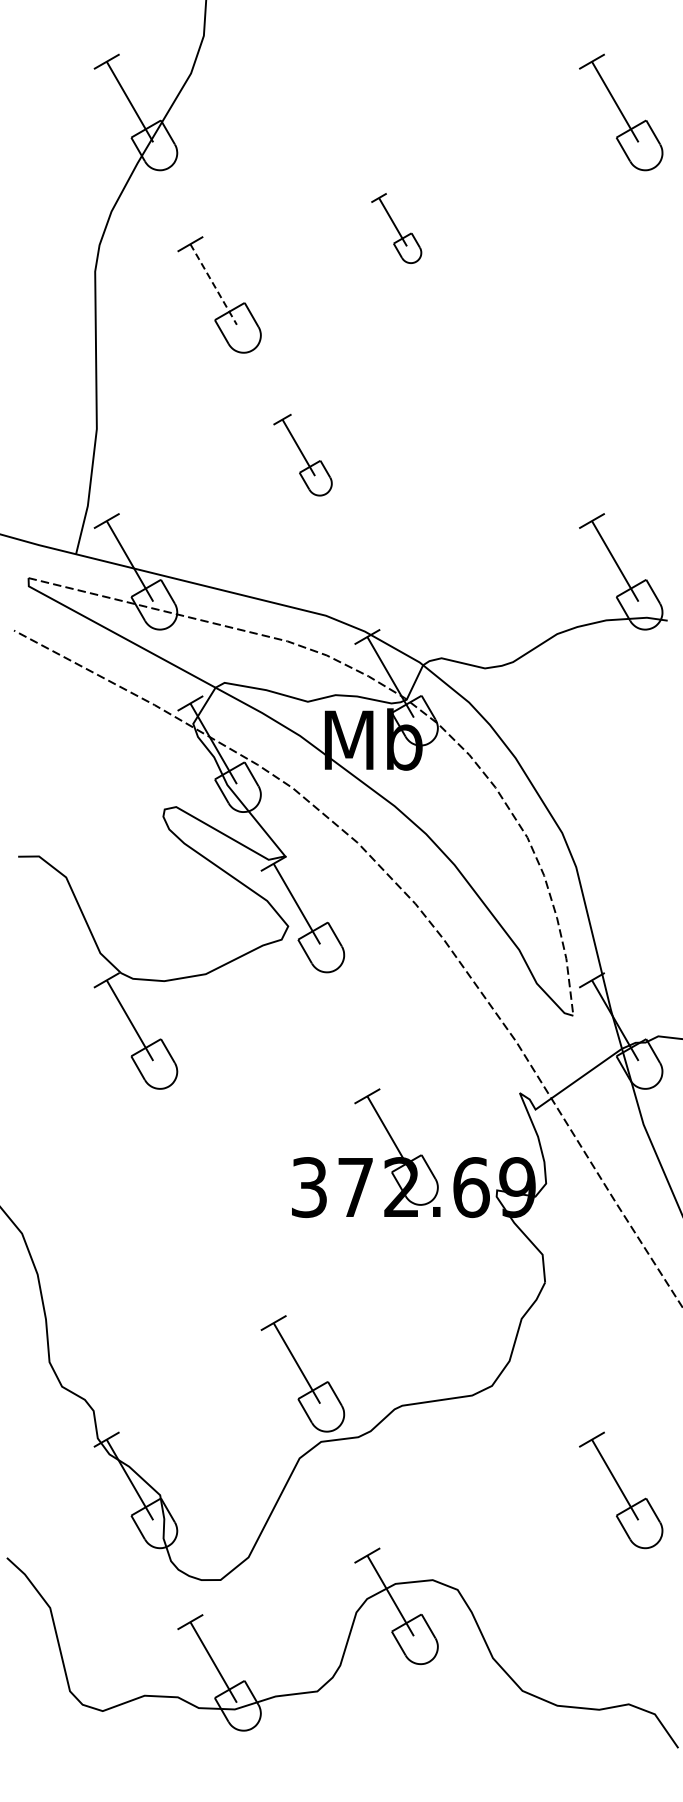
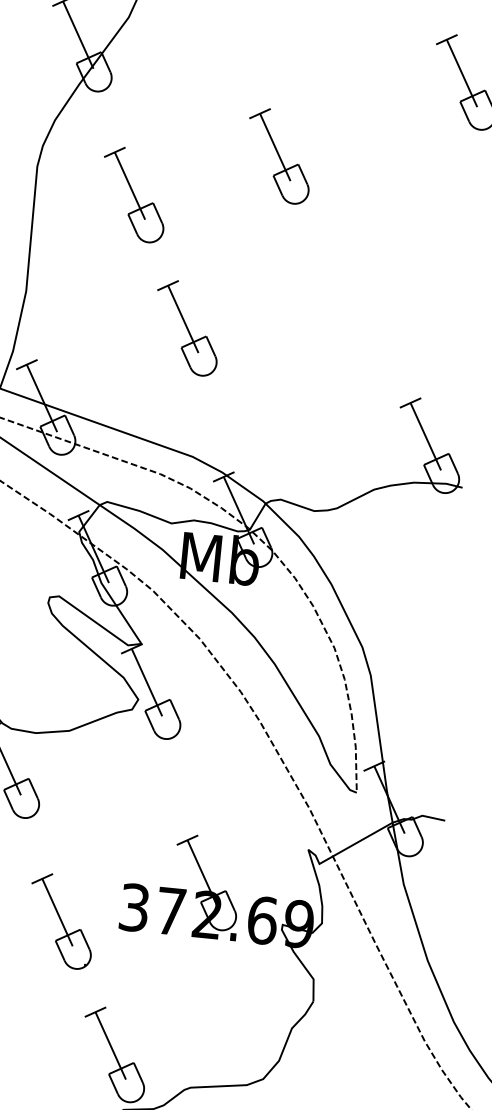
part: (396, 228) -> (279, 156), size x1.67
line: (213, 284) -> (129, 186), dashed -> solid
part: (302, 454) -> (186, 327), size x1.43
part: (219, 1213) -> (61, 921), added

